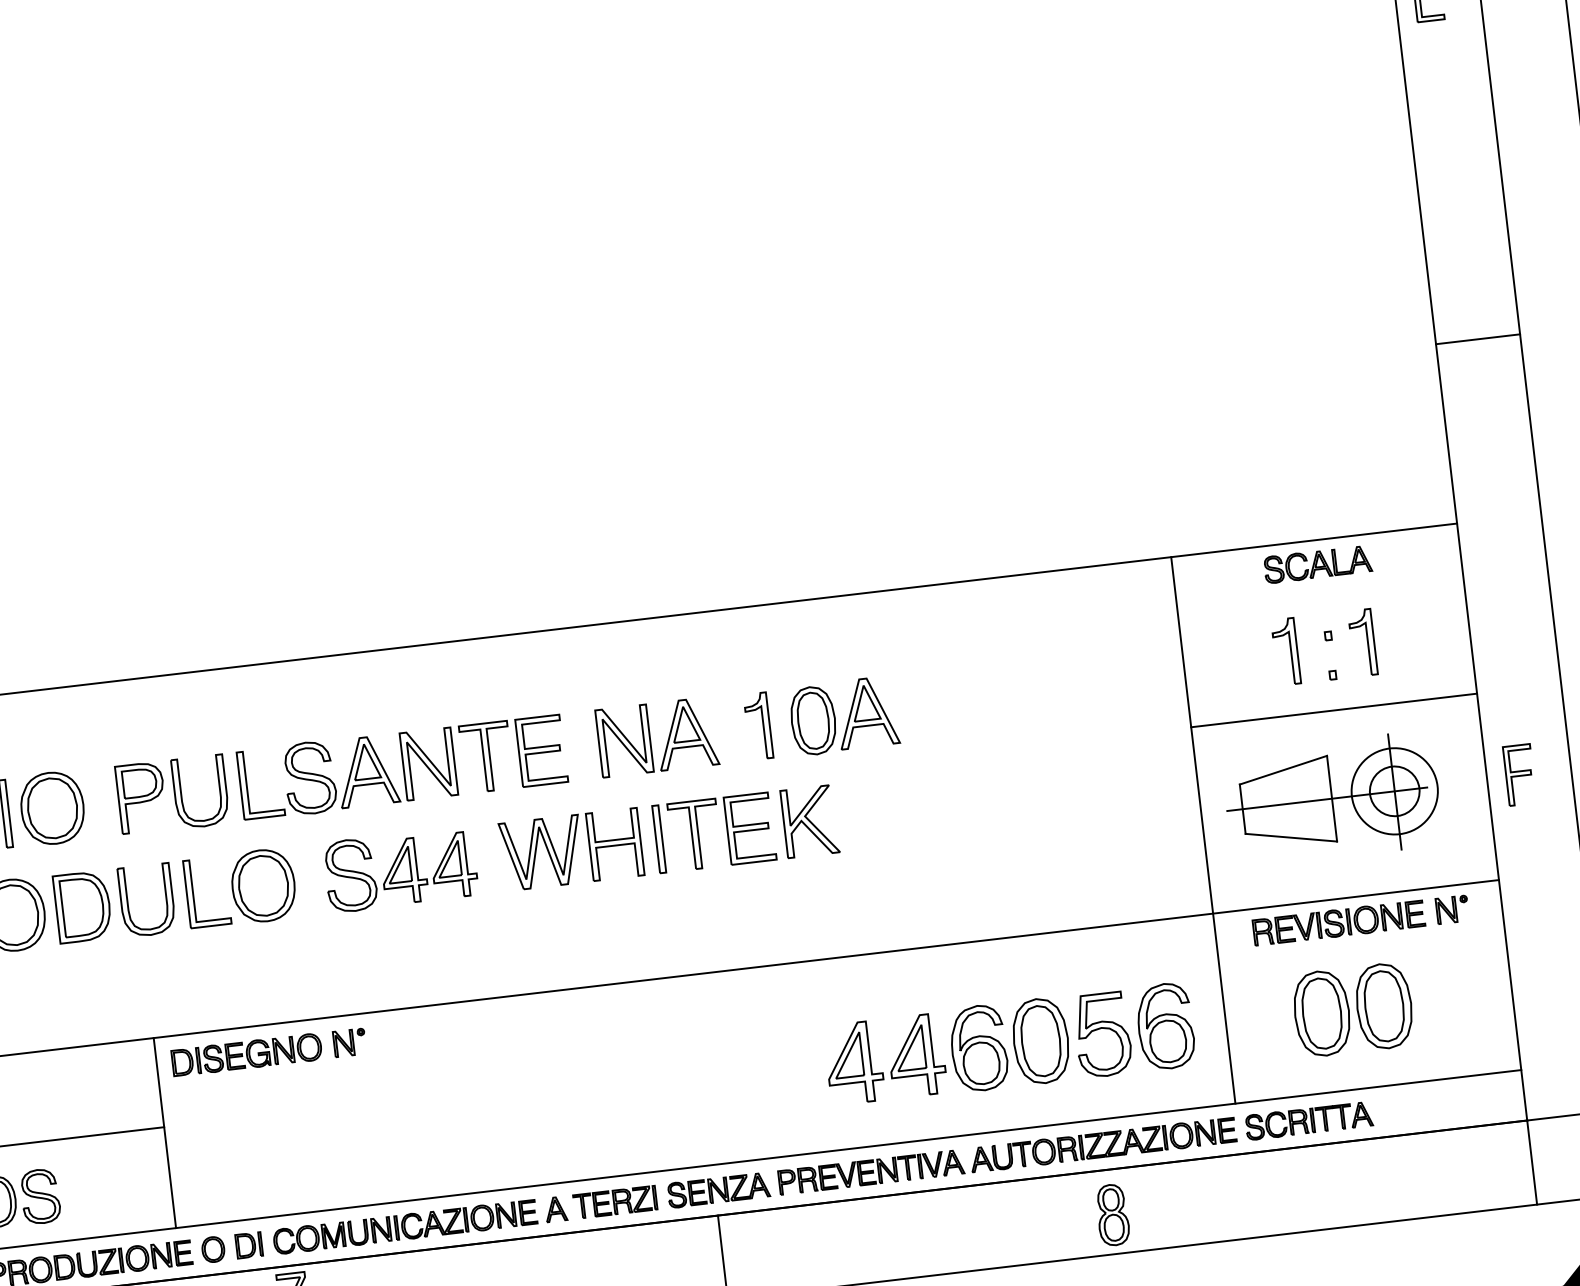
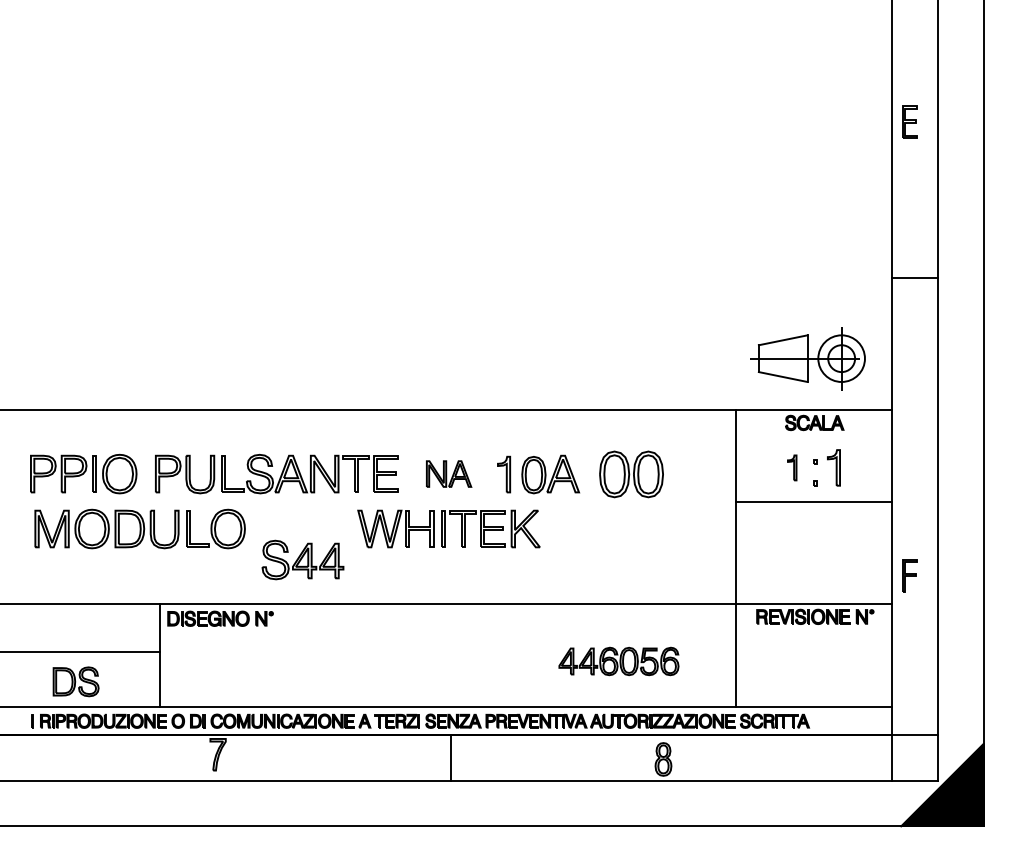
line: (1477, 340) -> (914, 278), moved
part: (1286, 651) -> (792, 467), size x0.7
part: (656, 736) -> (448, 473), size x0.7
part: (1519, 774) -> (909, 575), moved
part: (1331, 798) -> (807, 358), moved
part: (399, 868) -> (302, 559), moved
part: (1353, 1010) -> (631, 474), moved
part: (1009, 1044) -> (618, 661), size x0.6

